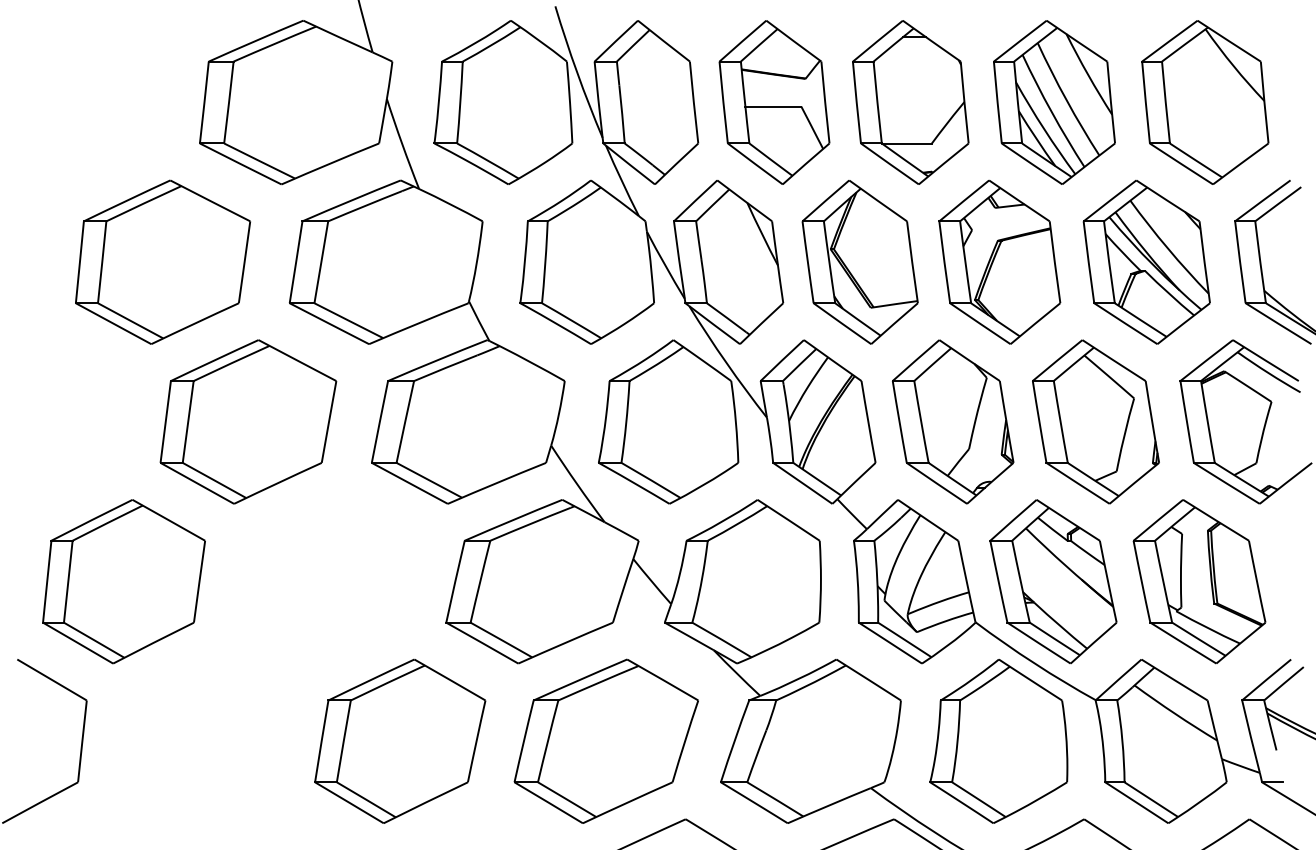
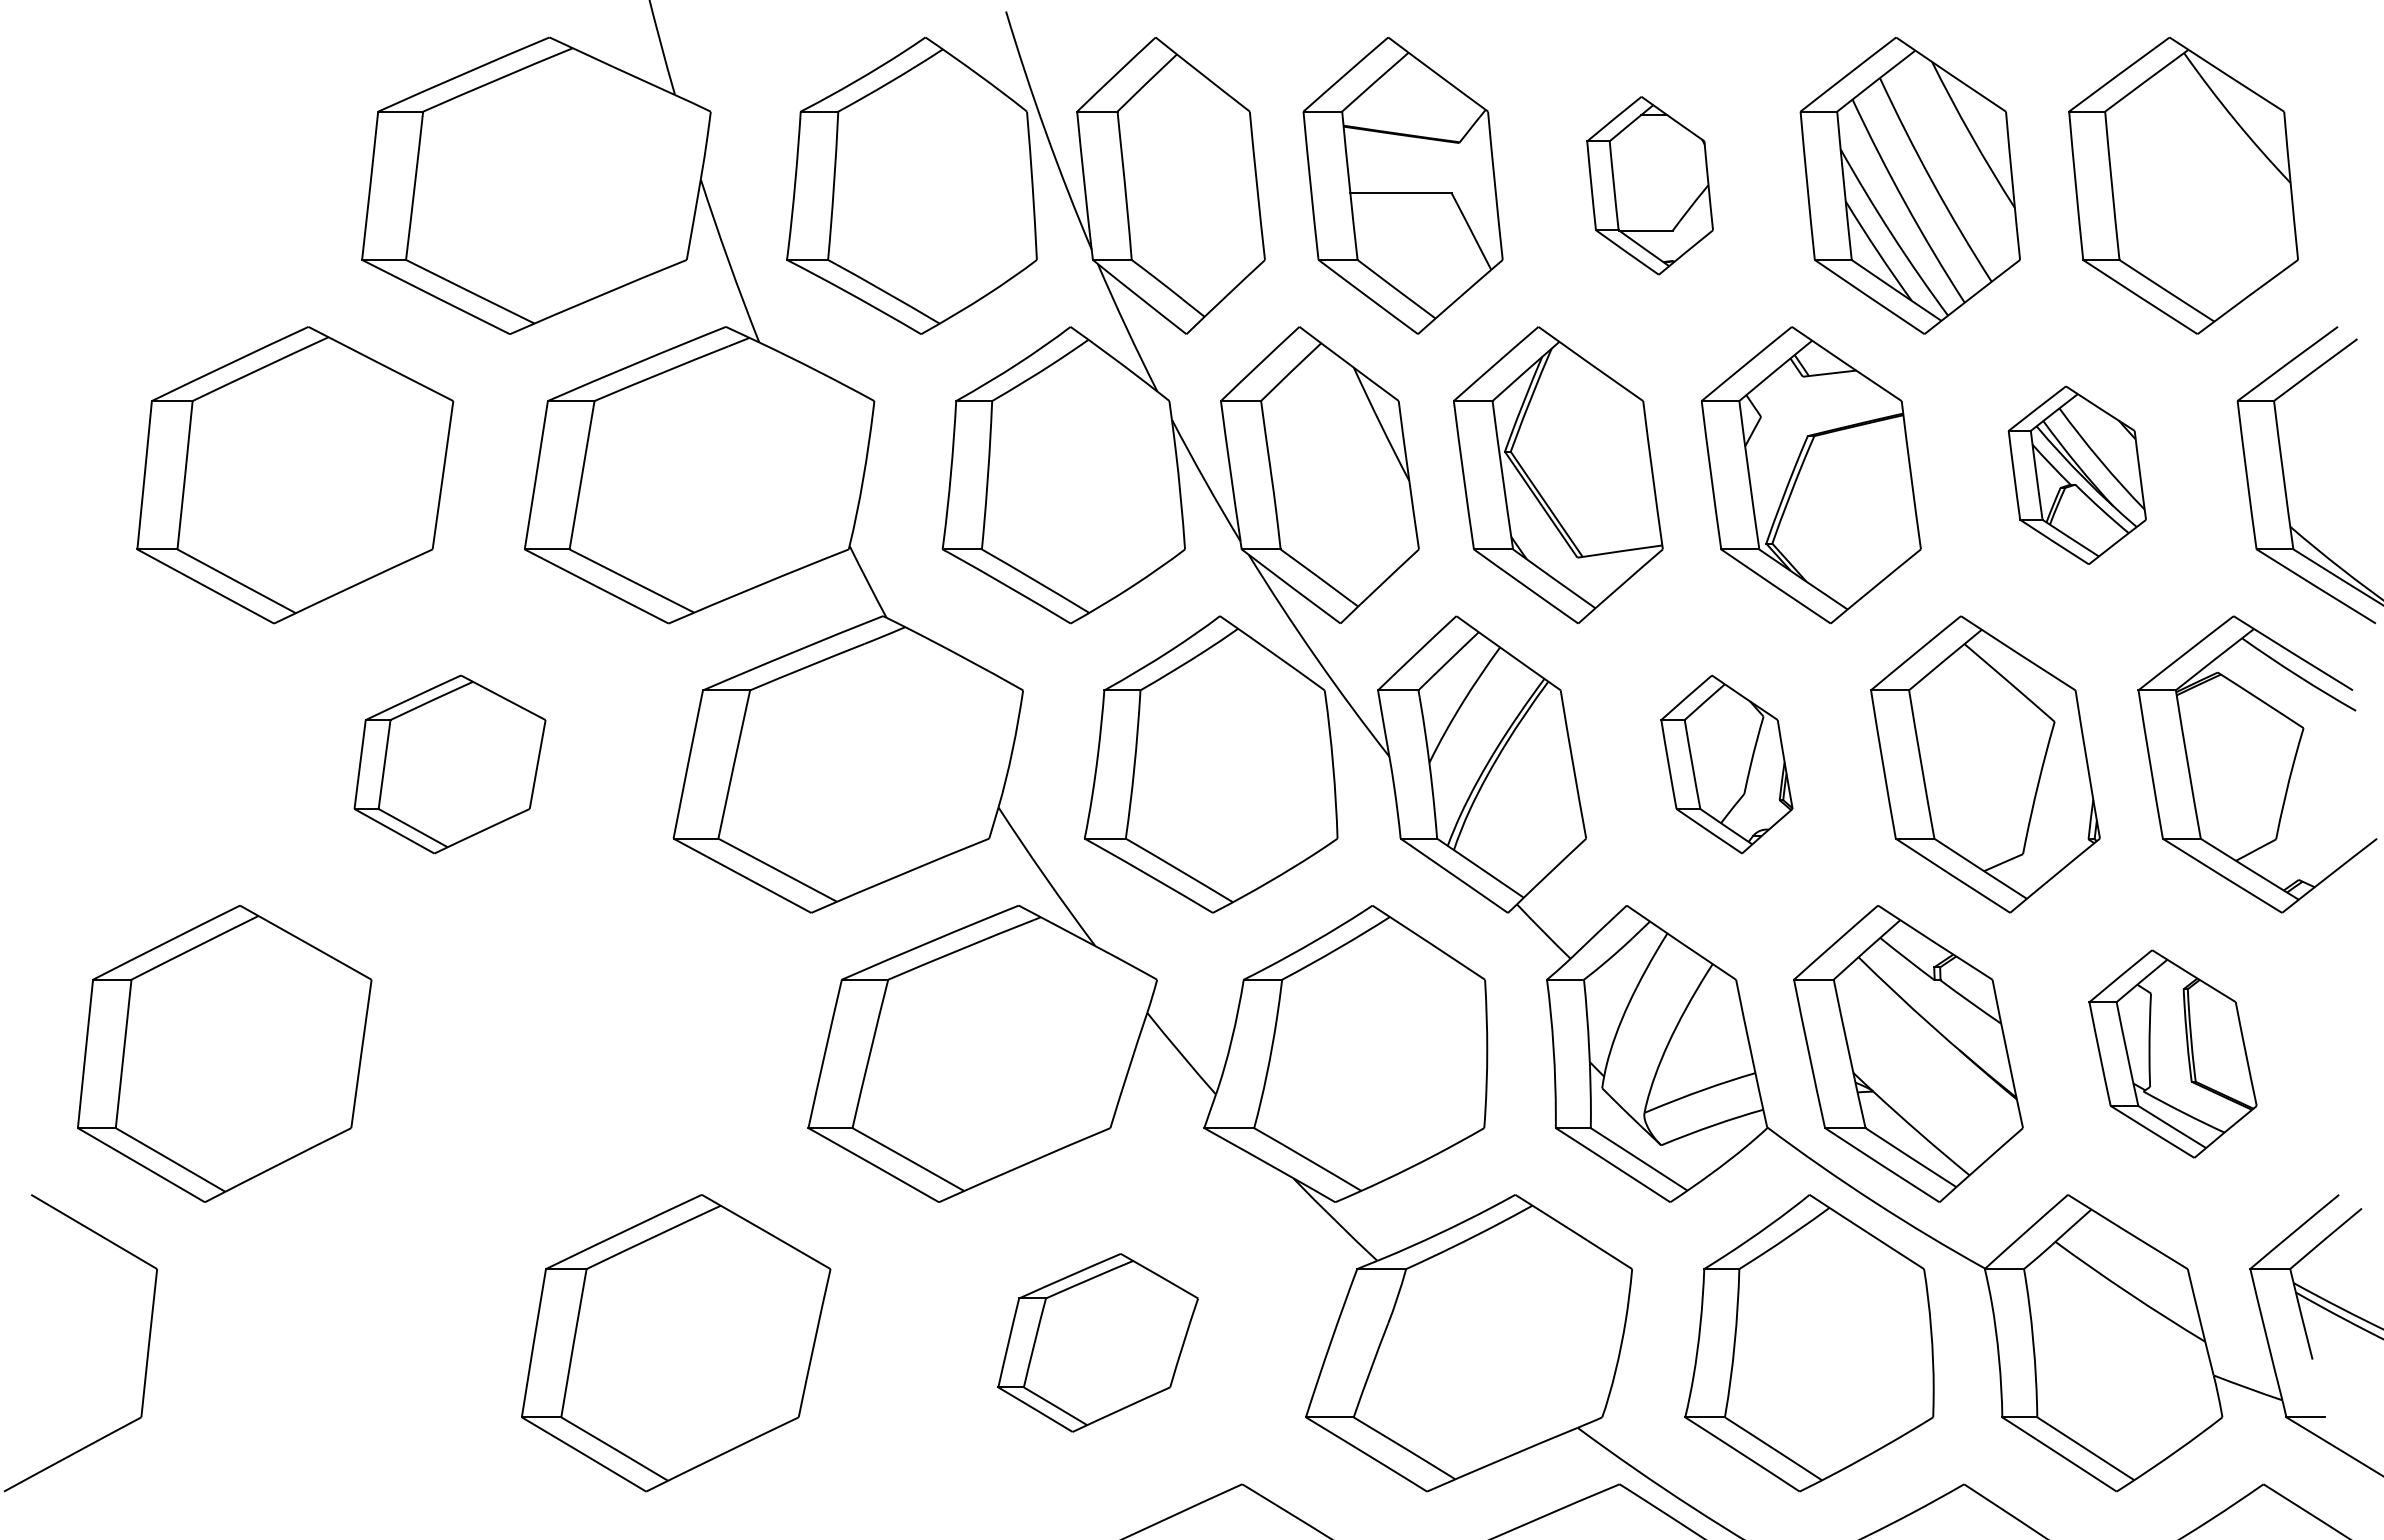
part: (910, 102) -> (1649, 185), size x0.6
part: (1146, 262) -> (2077, 475), size x0.6
part: (248, 421) -> (450, 763), size x0.6
part: (953, 421) -> (1727, 763), size x0.6
part: (1199, 581) -> (2173, 1053), size x0.7
part: (400, 740) -> (676, 1341), moved
part: (605, 740) -> (1096, 1341), size x0.6

